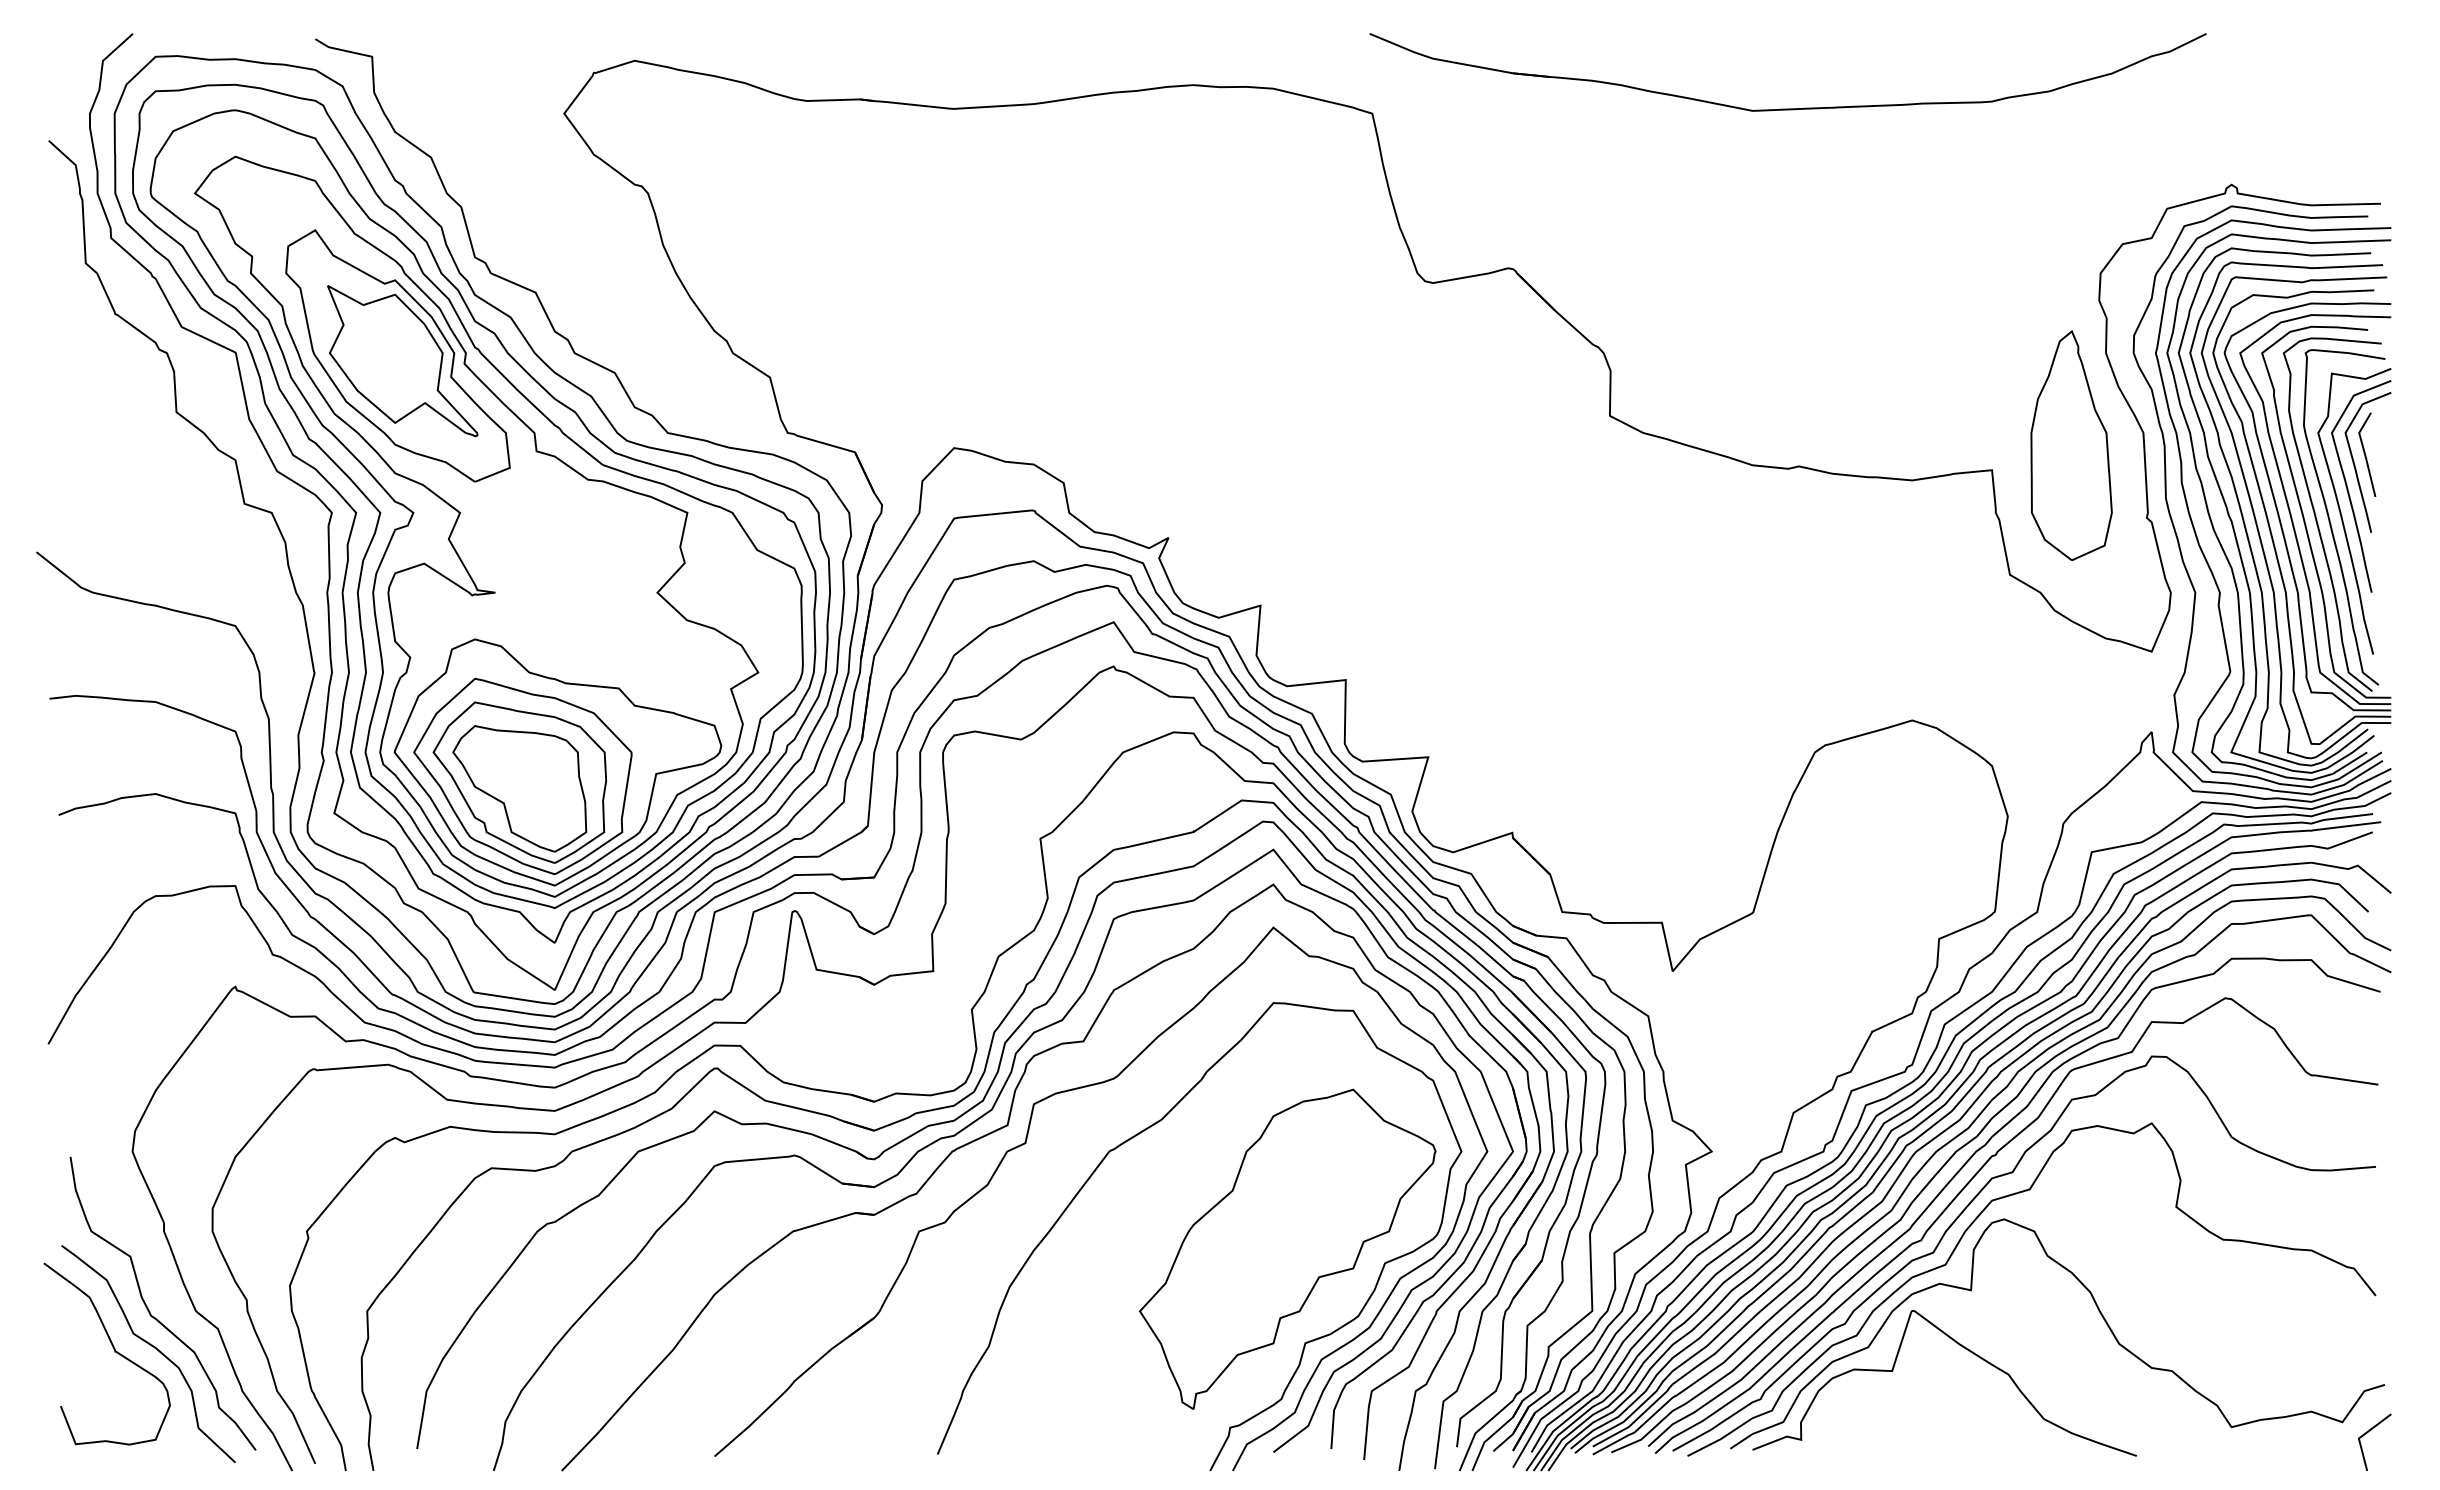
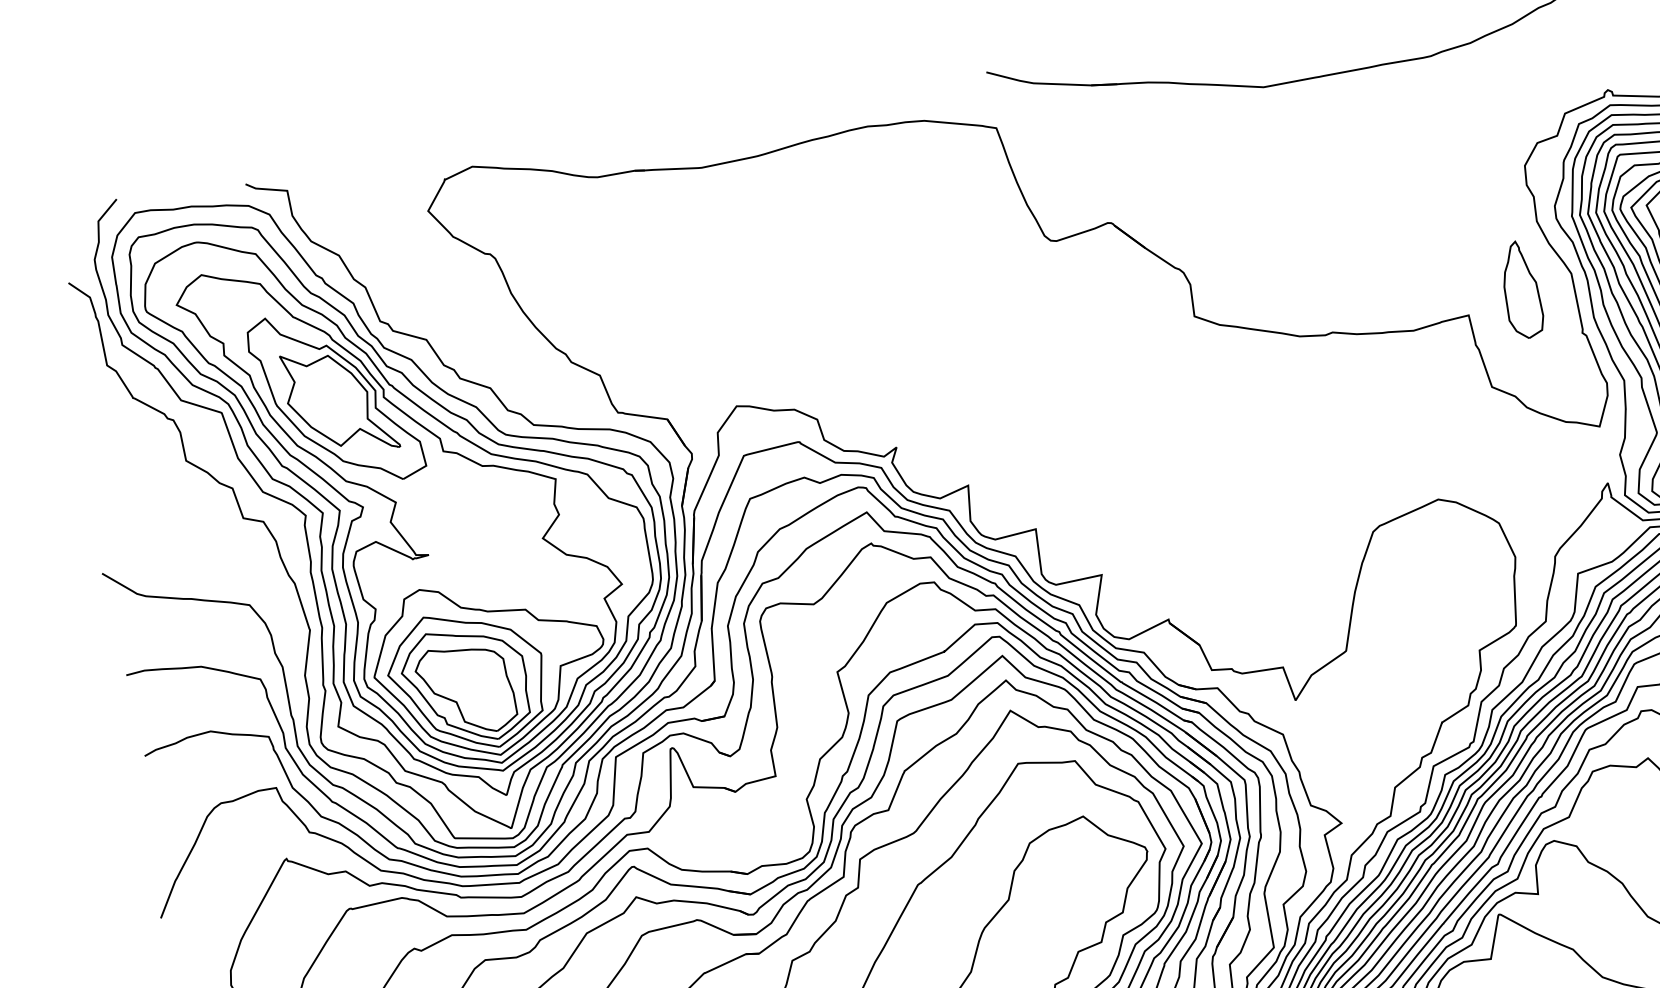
part: (2071, 445) -> (1522, 289), size x0.6

